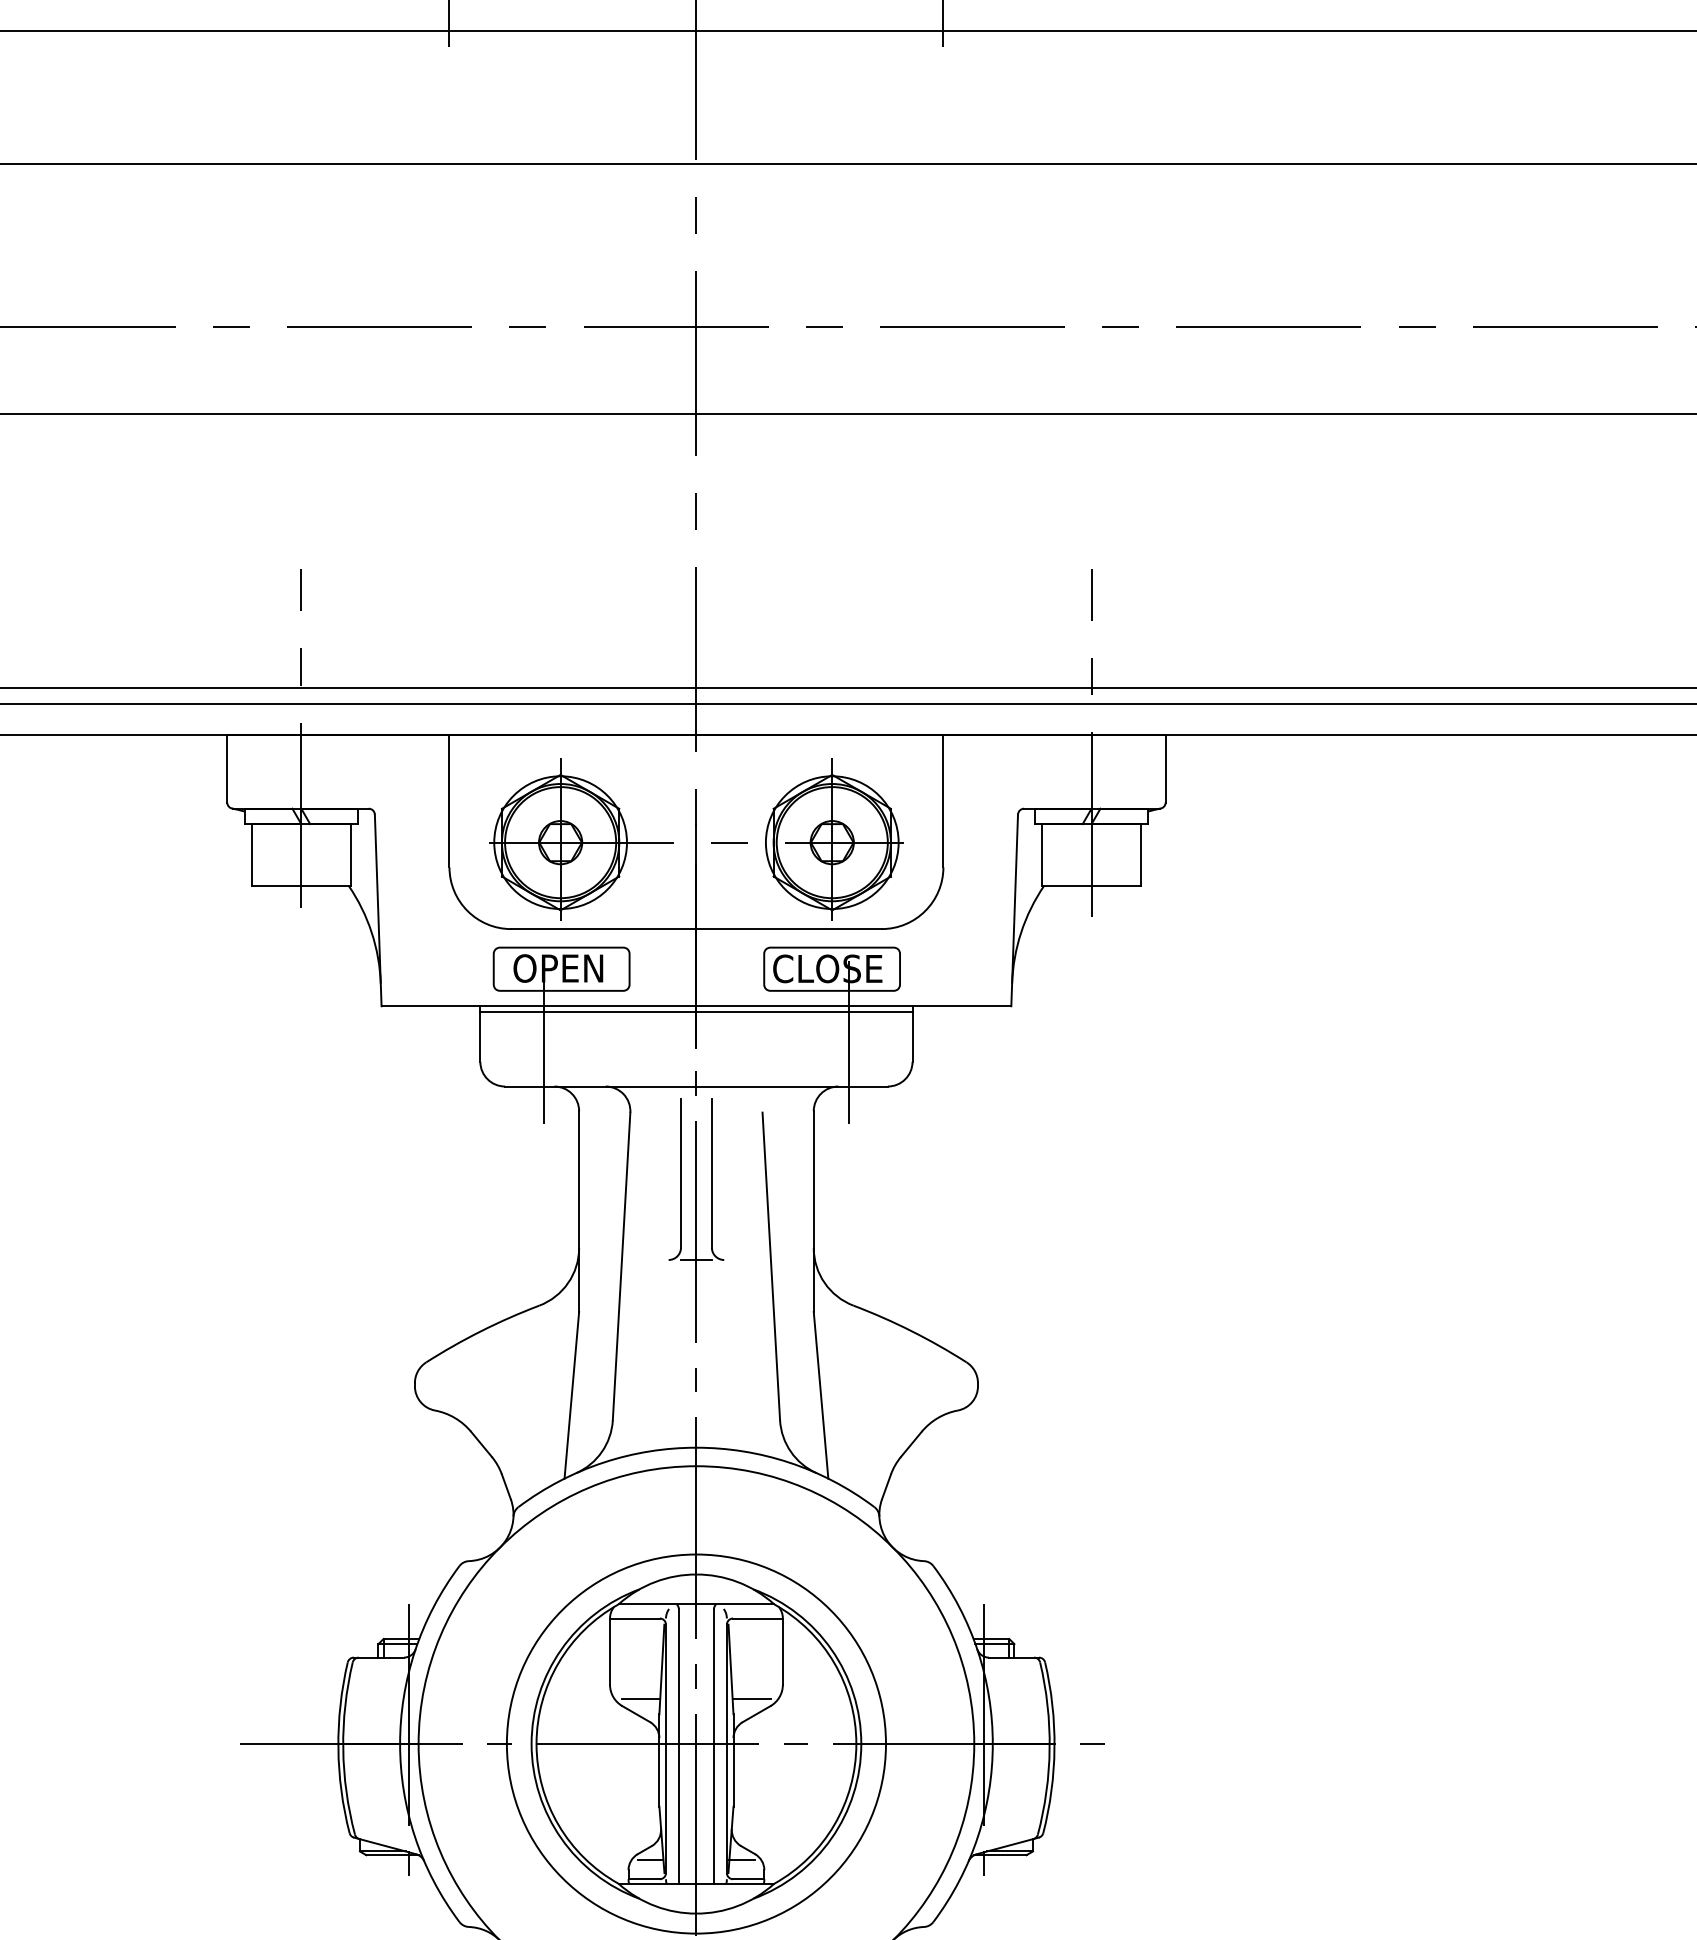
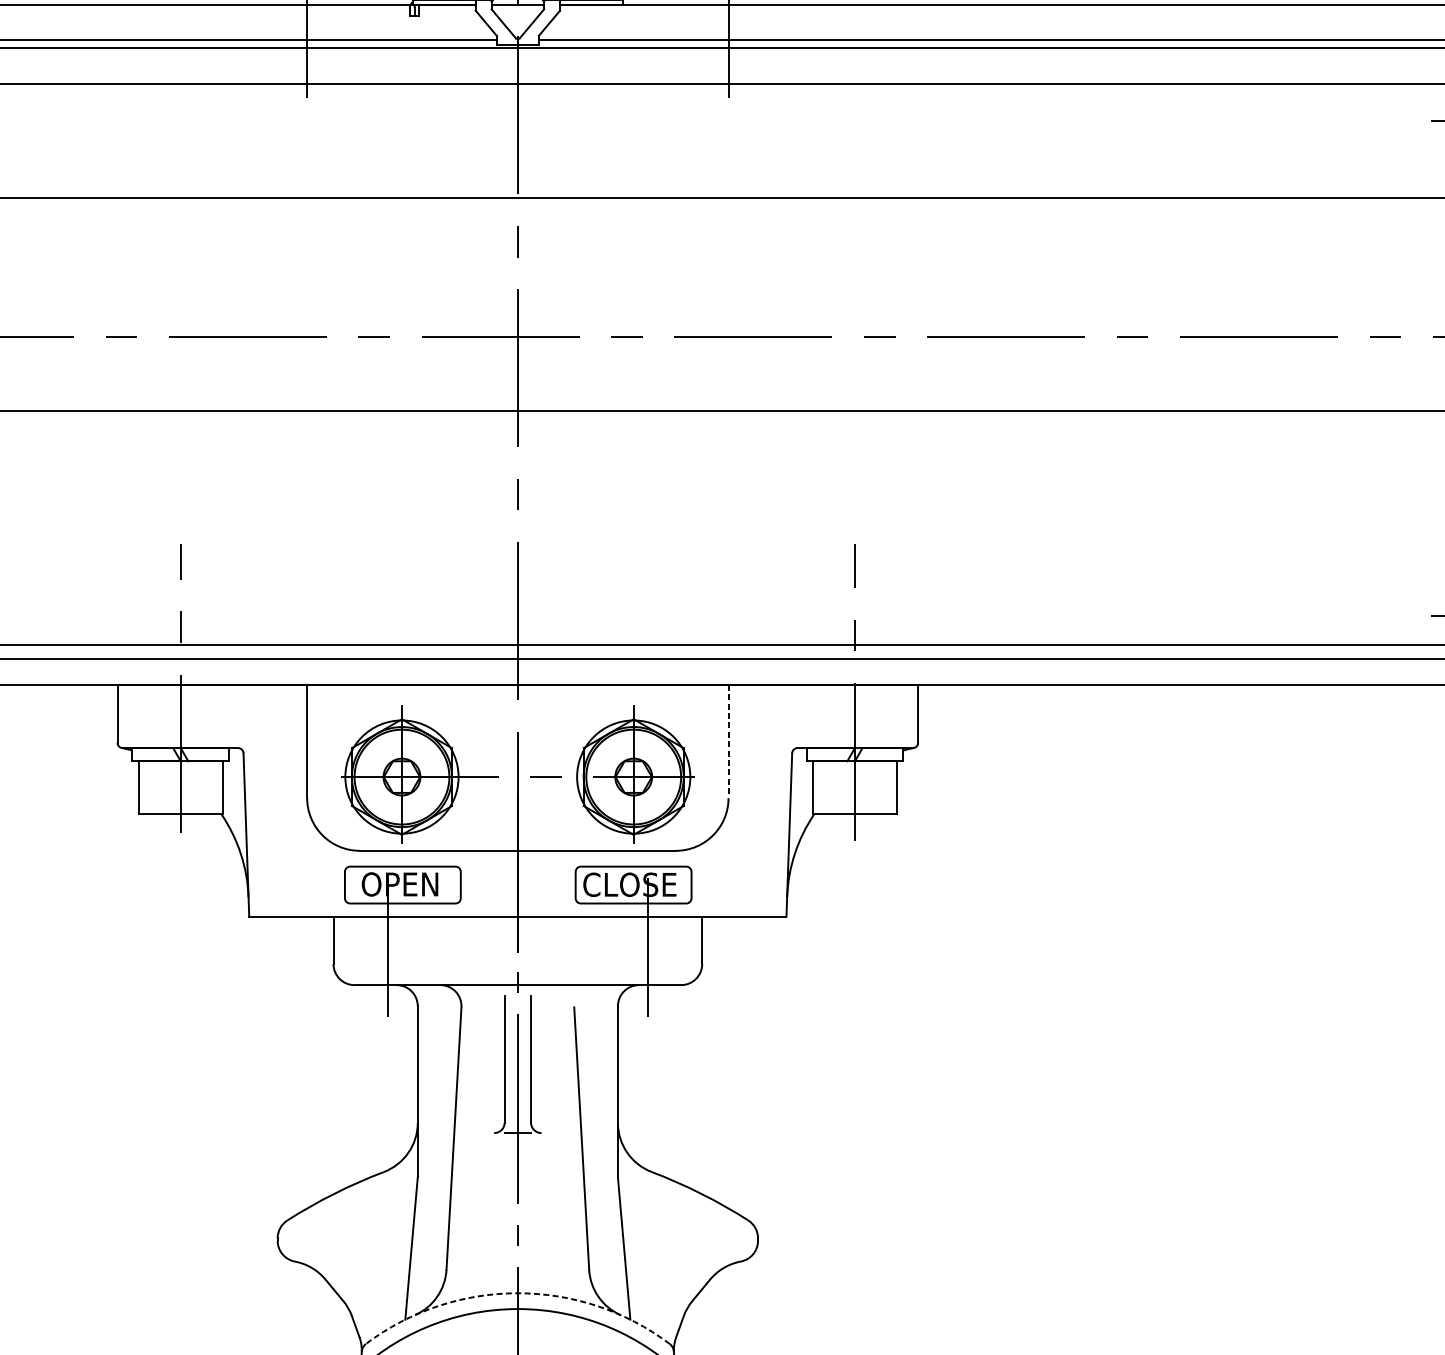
line: (943, 801) -> (728, 741), solid -> dashed
line: (696, 1012) -> (517, 921), removed
arc: (696, 1447) -> (517, 1293), solid -> dashed

